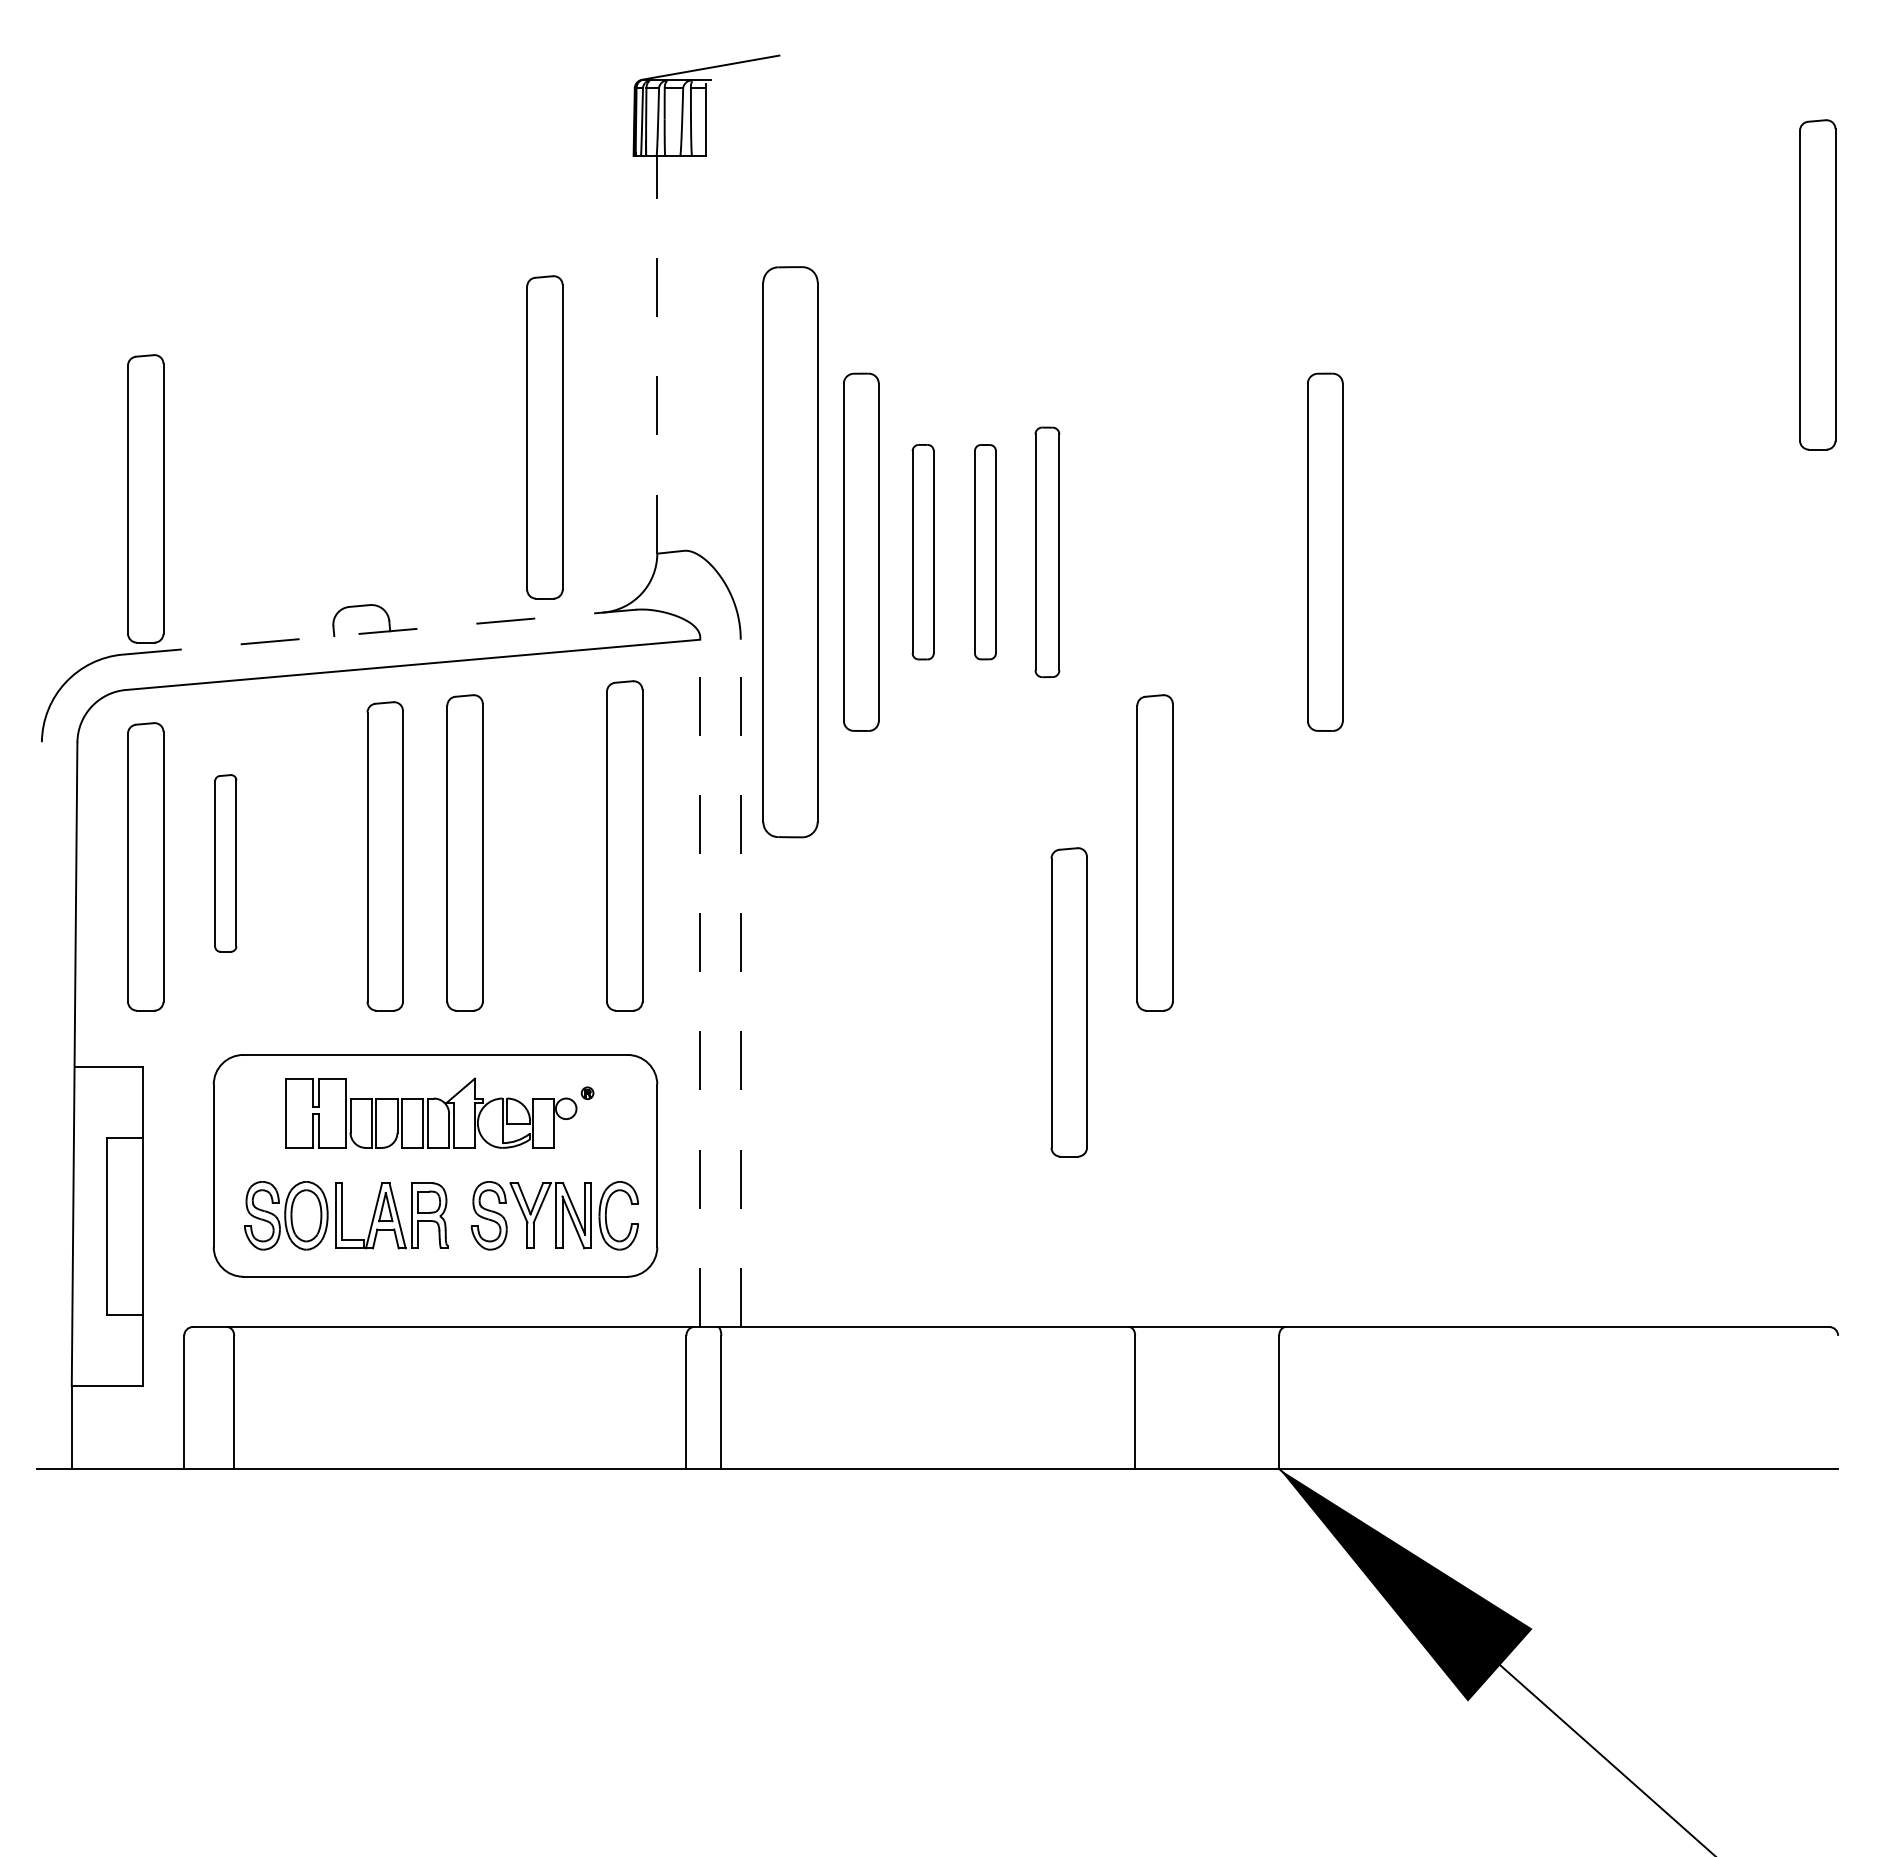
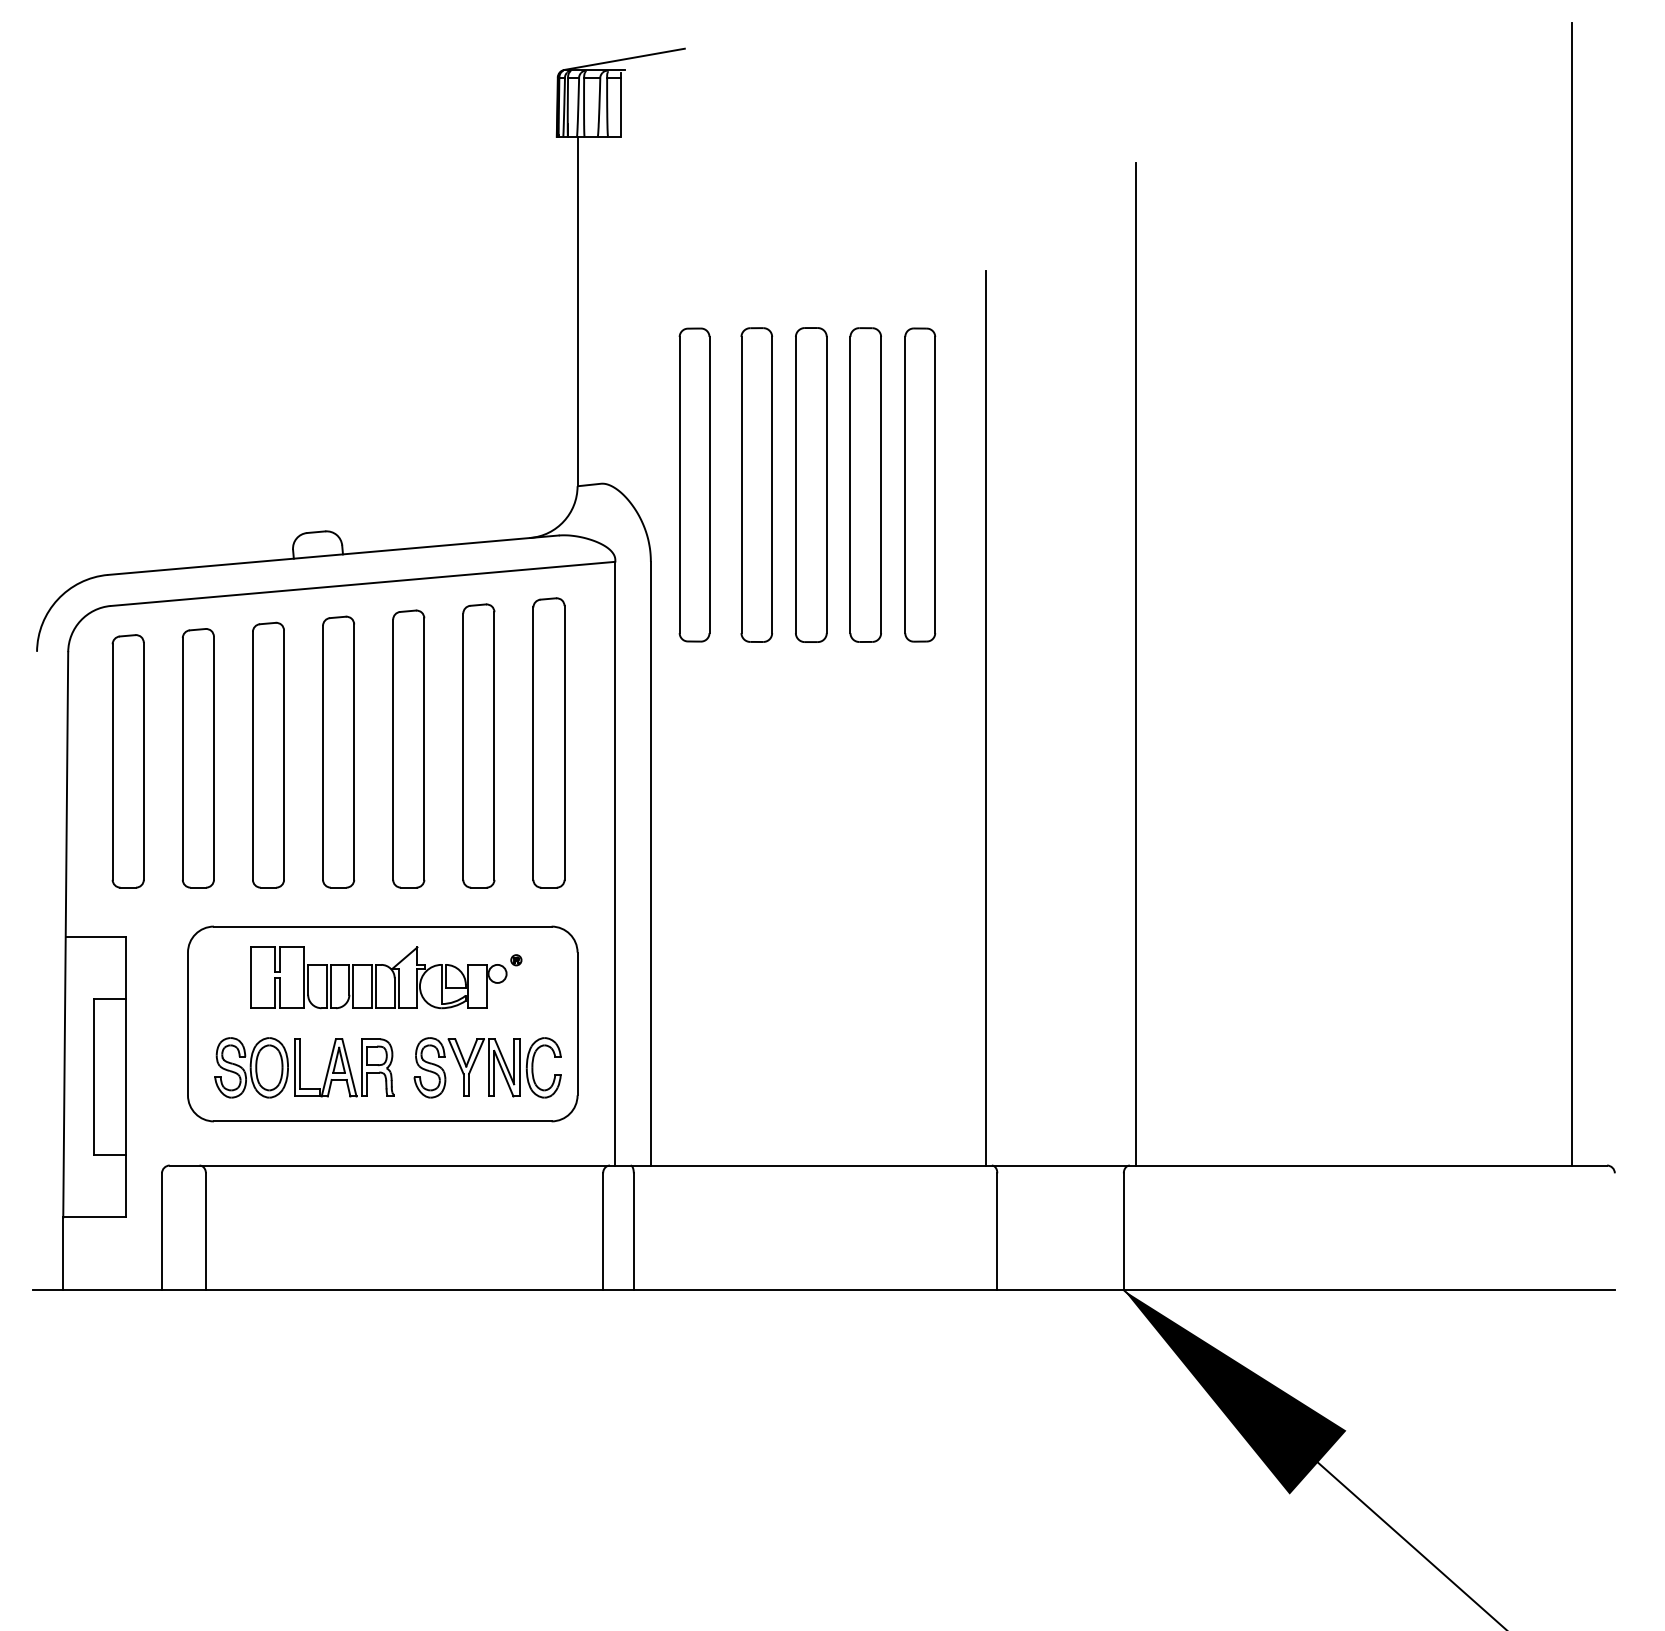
part: (1817, 284) -> (1596, 249), removed
line: (657, 354) -> (577, 311), dashed -> solid
part: (544, 437) -> (478, 746), moved
part: (145, 498) -> (128, 437), removed
part: (922, 551) -> (810, 484), size x1.67
part: (985, 551) -> (865, 484), size x1.67
part: (1325, 551) -> (1164, 484), removed
part: (790, 552) -> (694, 485), size x0.62
part: (1047, 552) -> (920, 485), size x1.43
line: (363, 633) -> (319, 556), dashed -> solid
line: (1789, 676) -> (1572, 594), added
line: (1292, 756) -> (1135, 664), added
line: (1122, 817) -> (986, 717), added
part: (1154, 852) -> (1014, 748), removed
part: (304, 859) -> (267, 754), added
part: (225, 863) -> (198, 758), size x1.67
line: (700, 983) -> (615, 863), dashed -> solid
line: (740, 983) -> (650, 863), dashed -> solid
part: (1068, 1002) -> (938, 880), removed

